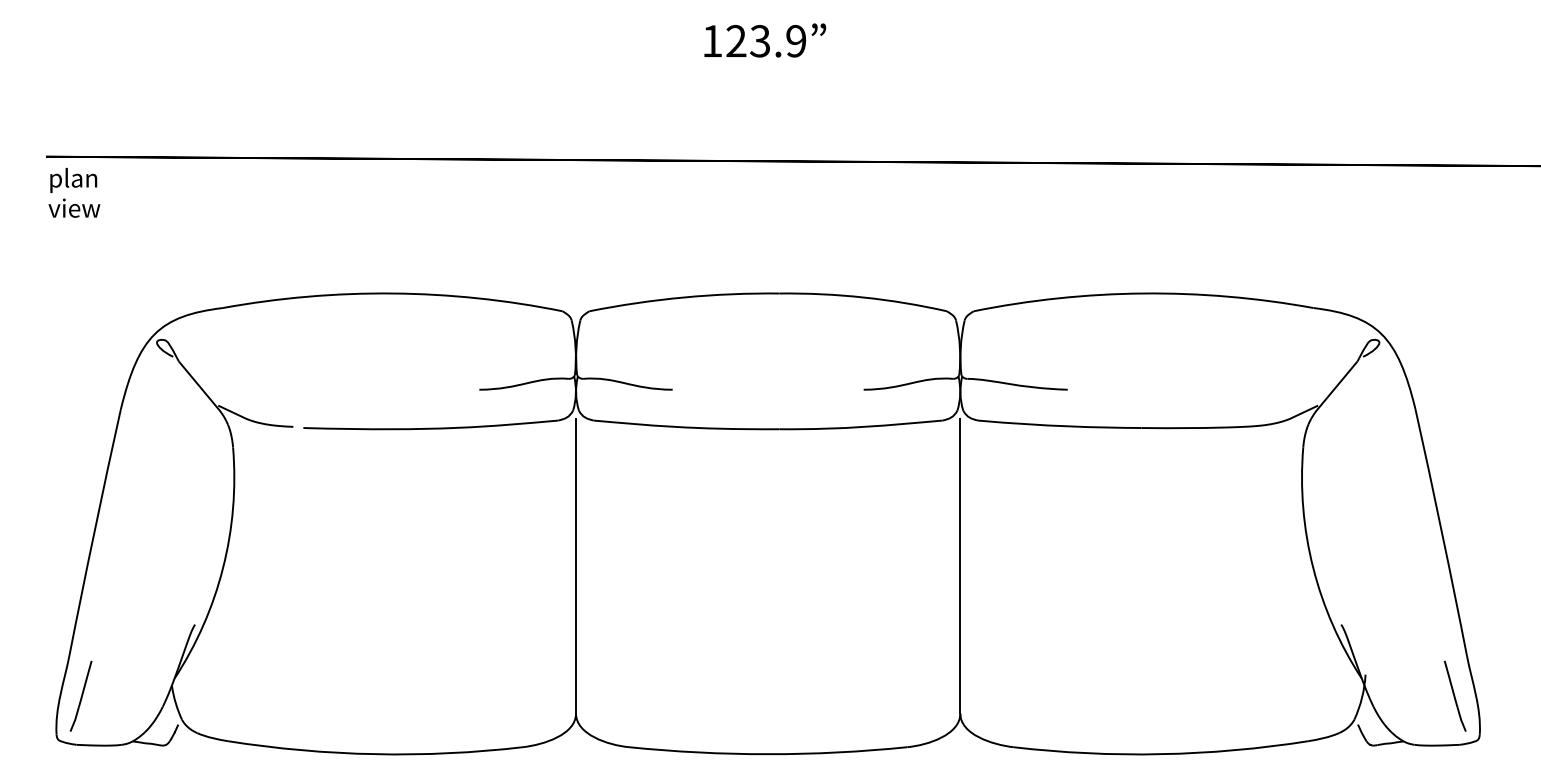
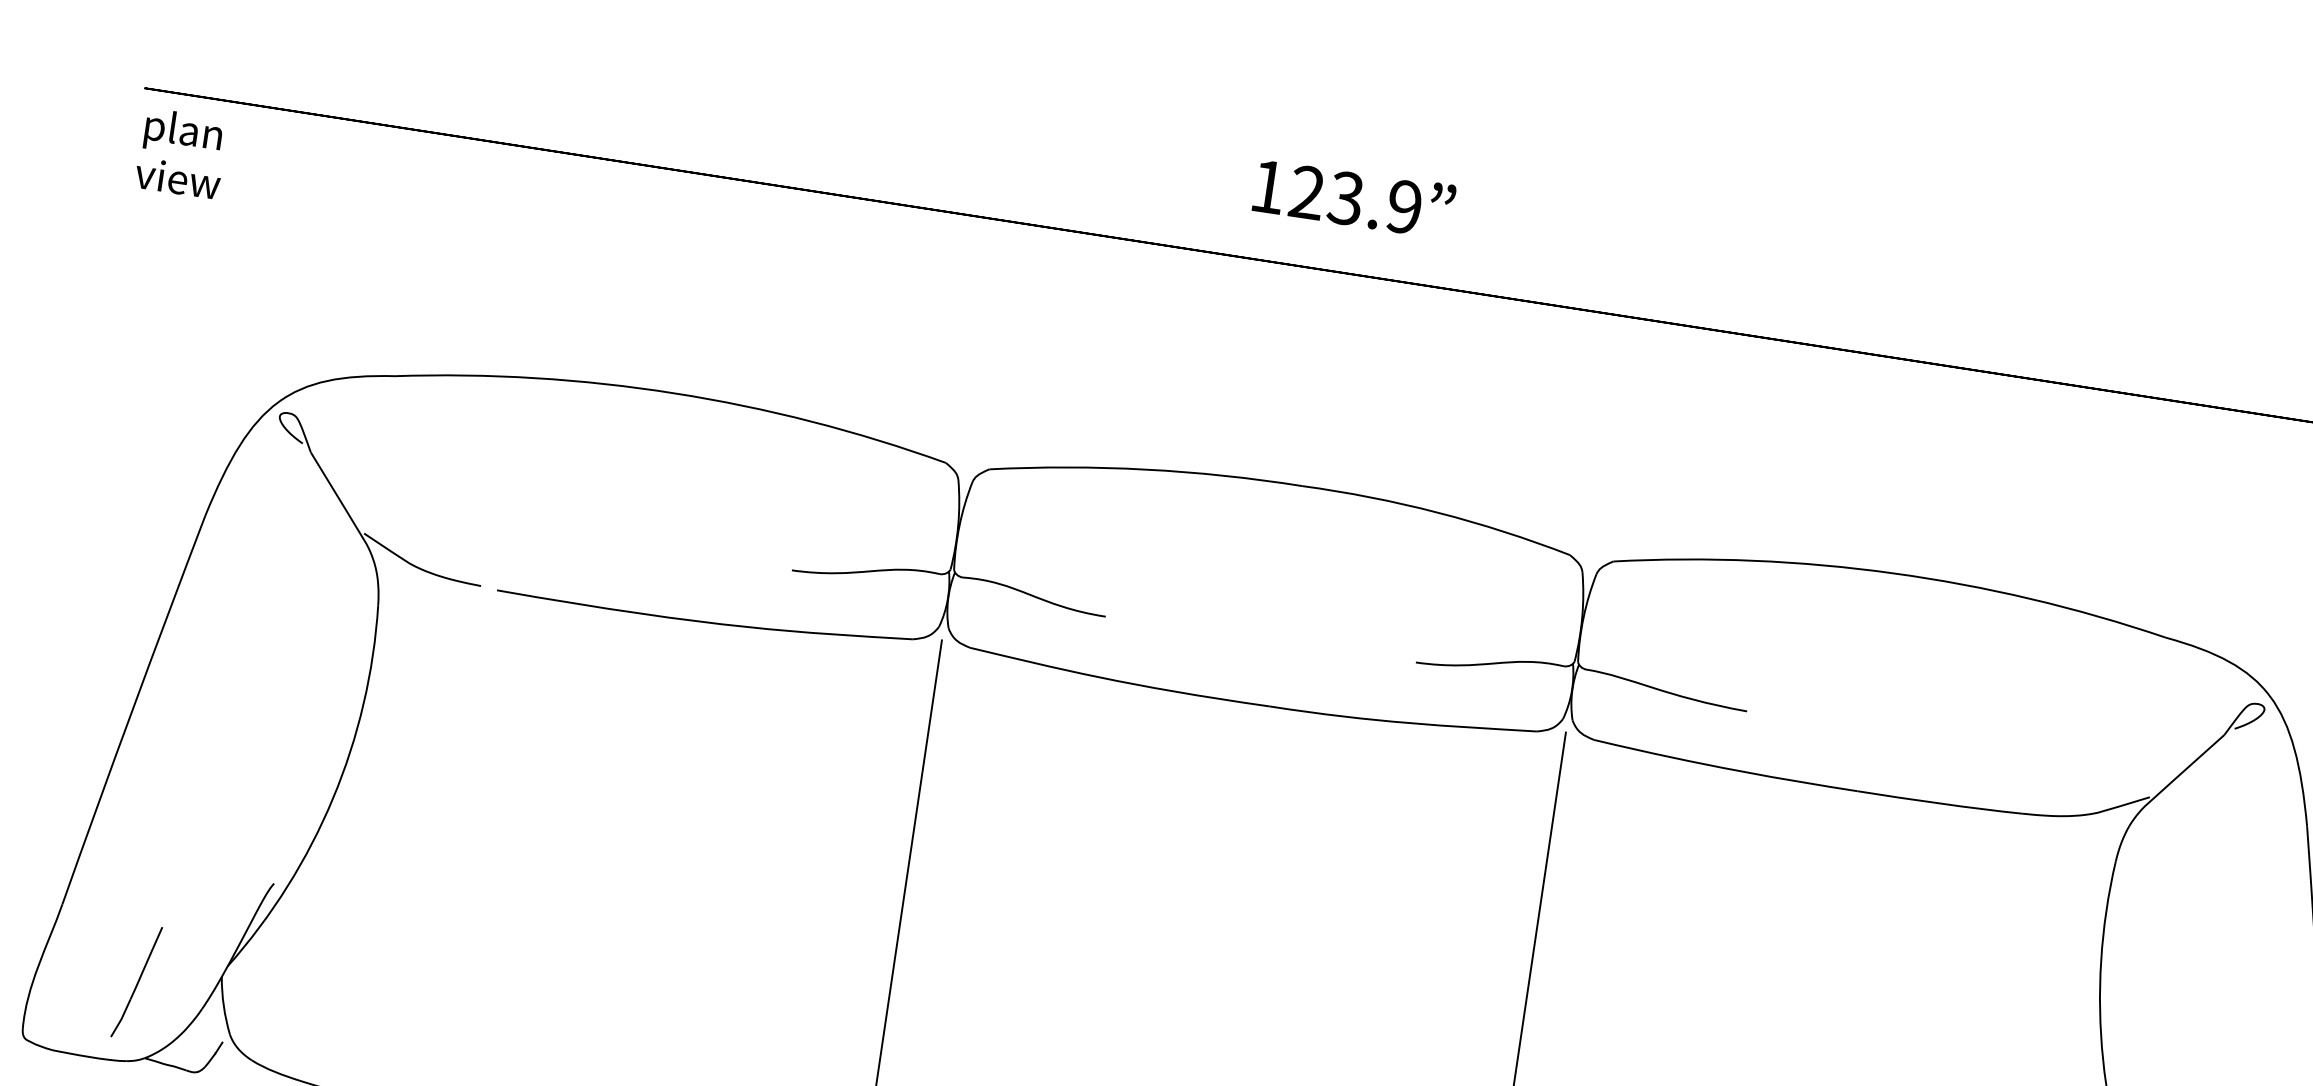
text: (765, 40) -> (1354, 198), moved
part: (80, 695) -> (135, 980), moved

